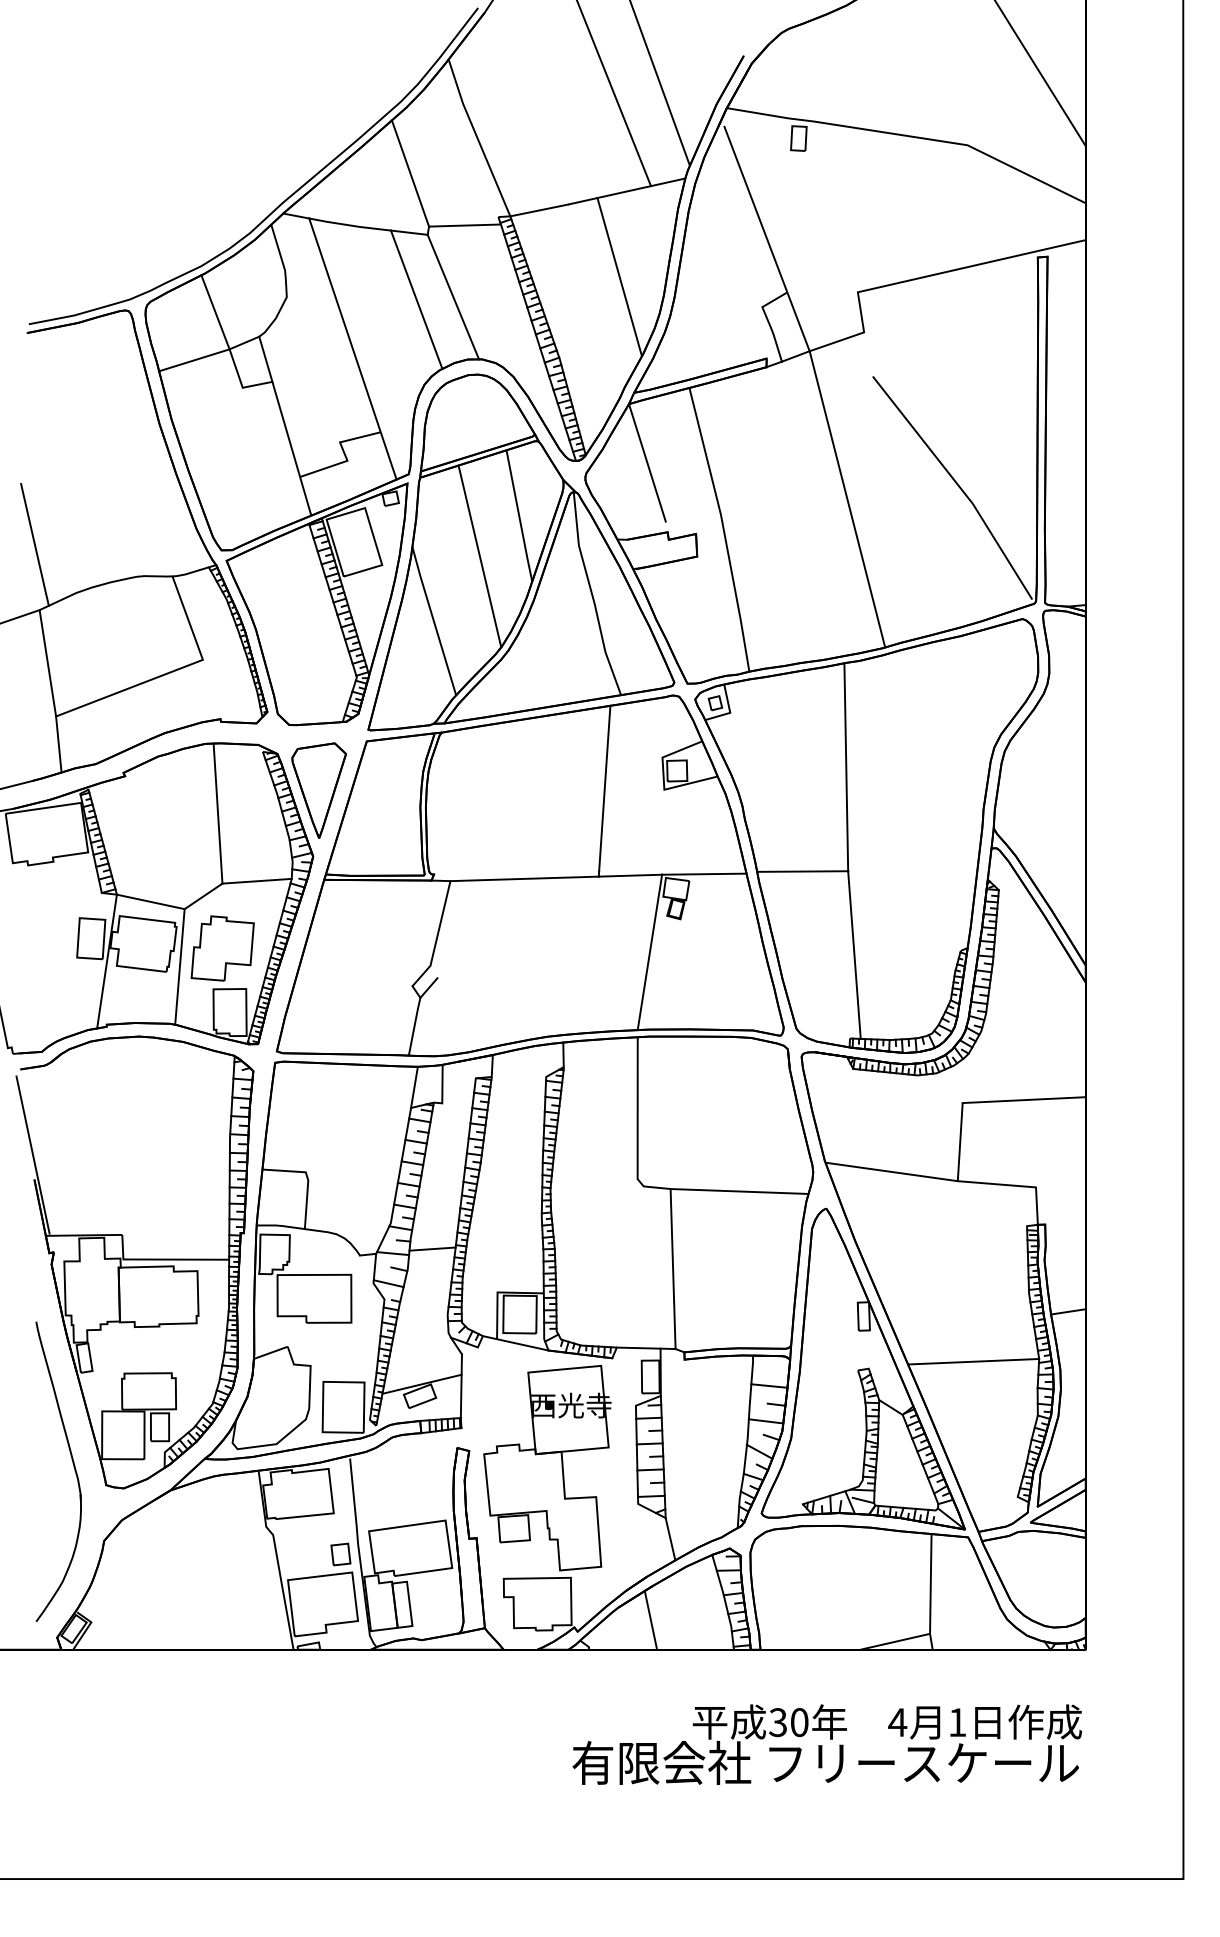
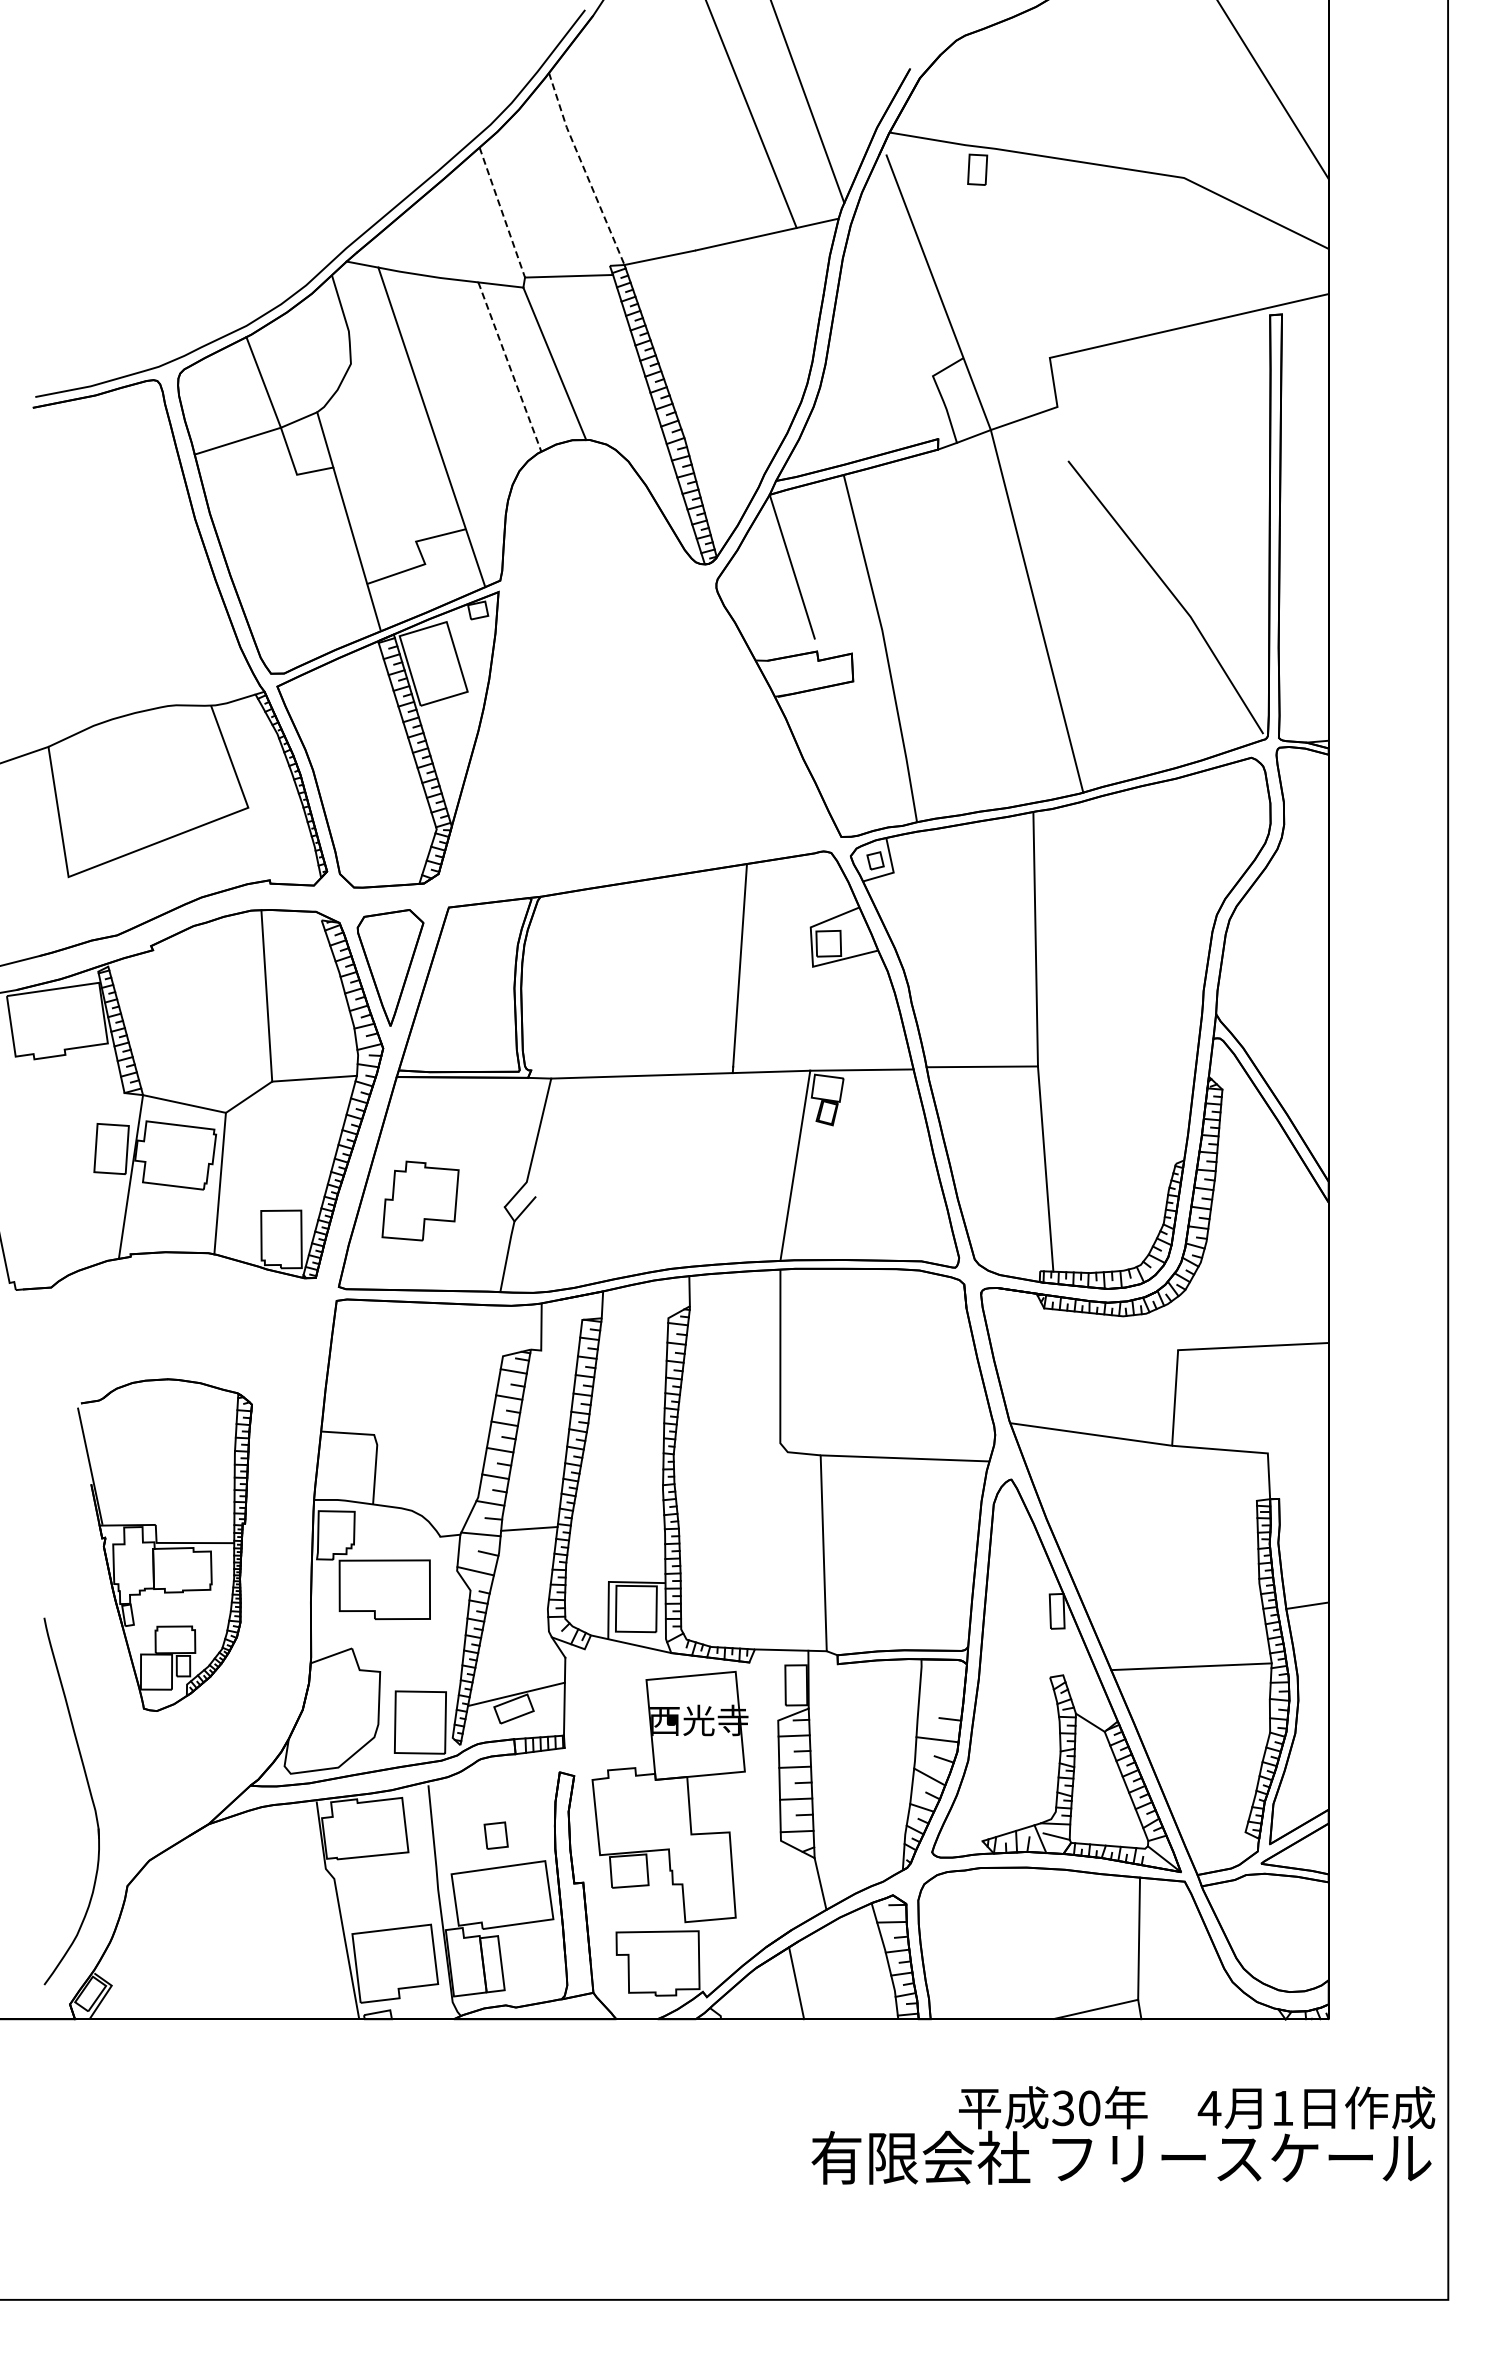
line: (477, 138) -> (584, 169), solid -> dashed
line: (410, 173) -> (502, 212), solid -> dashed
line: (619, 277) -> (758, 339), removed
line: (417, 300) -> (510, 367), solid -> dashed
line: (34, 544) -> (42, 666), removed
part: (520, 551) -> (637, 675), removed
line: (58, 744) -> (71, 911), removed
part: (222, 948) -> (420, 1200), moved
line: (414, 1086) -> (507, 1330), removed
part: (134, 1261) -> (164, 1544), size x0.6
line: (769, 1386) -> (941, 1696), removed
part: (340, 1554) -> (495, 1835), moved
text: (827, 1744) -> (1123, 2135), moved

